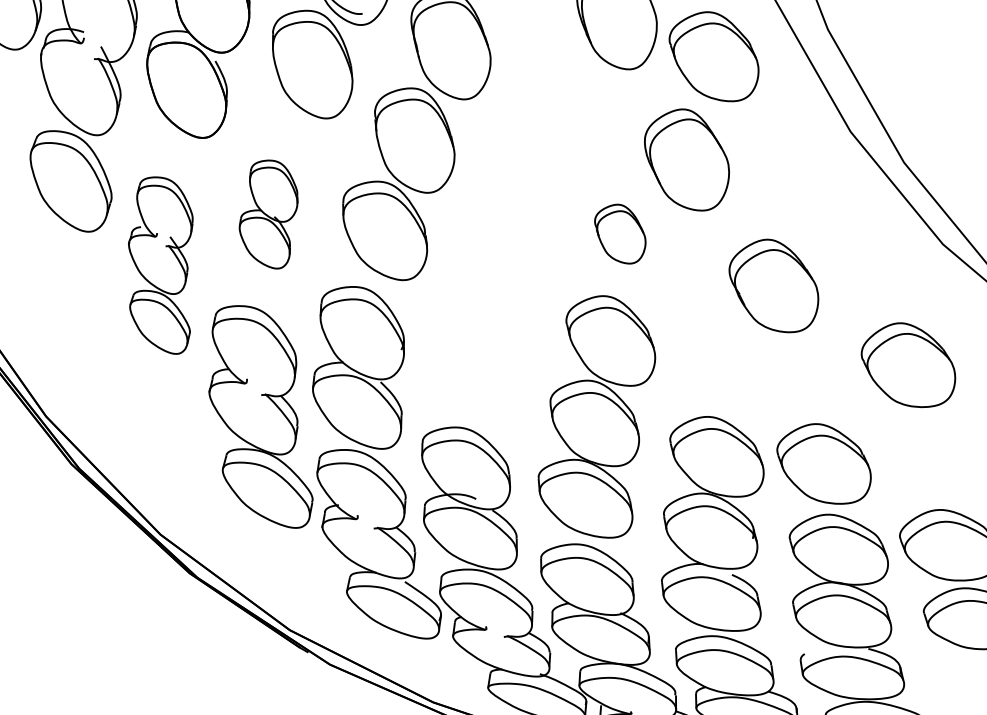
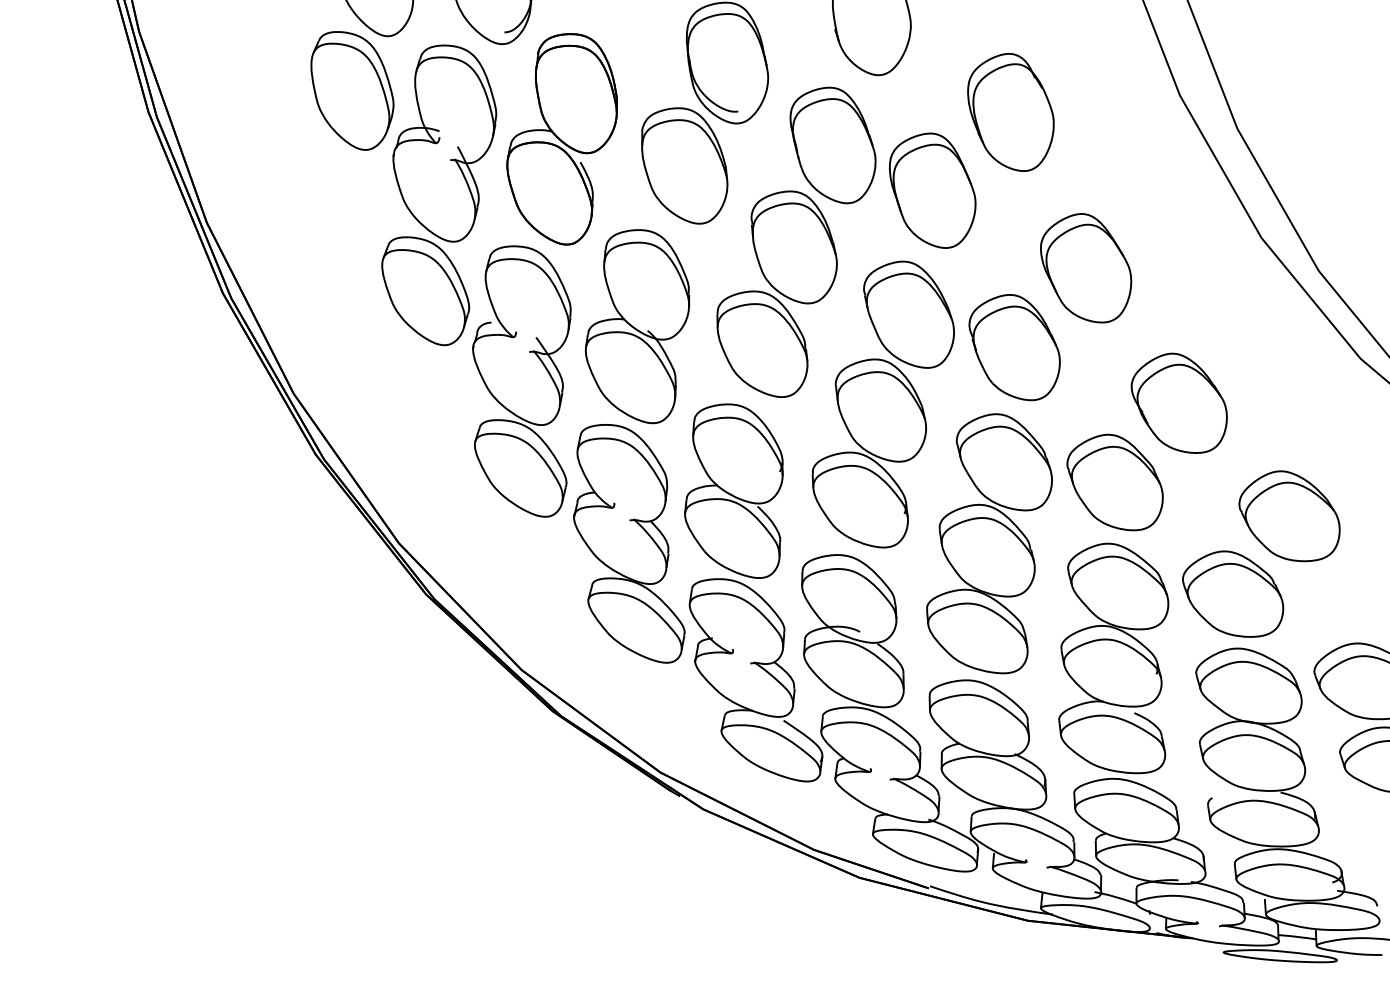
part: (713, 56) -> (1114, 482), moved
part: (543, 87) -> (932, 190), added
part: (268, 214) -> (637, 326), size x1.67
part: (620, 233) -> (1014, 347), size x1.67
part: (160, 265) -> (521, 381), size x1.43
part: (497, 287) -> (882, 404), added
part: (908, 365) -> (1289, 516), moved

